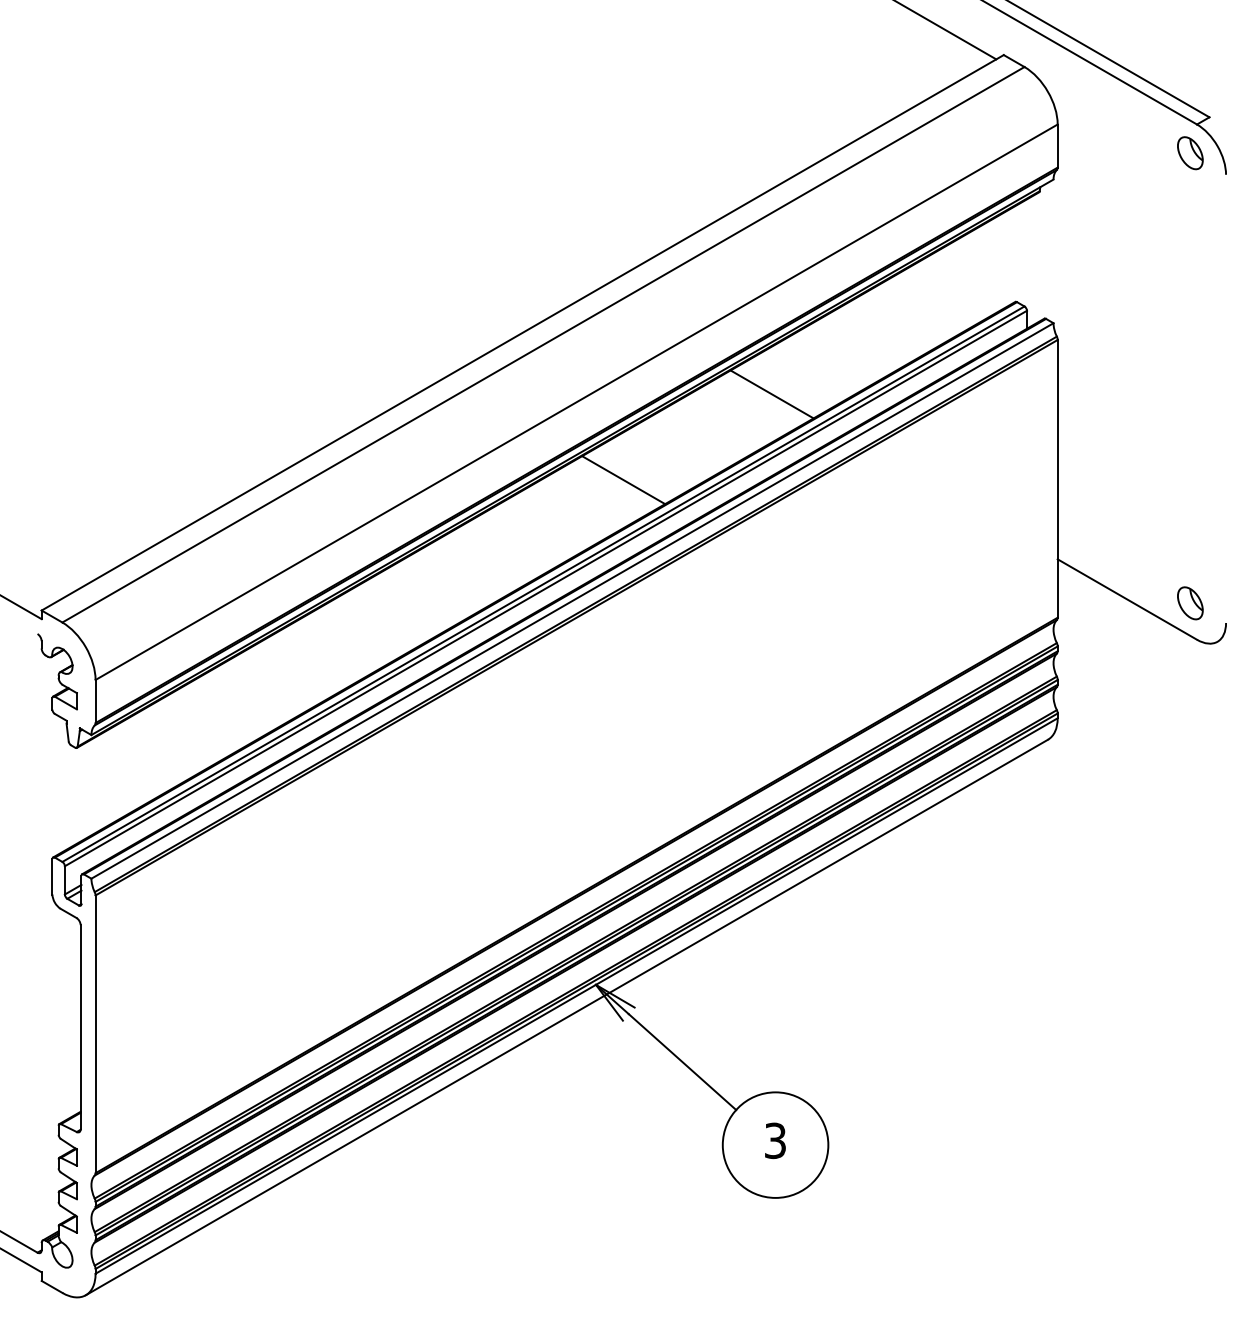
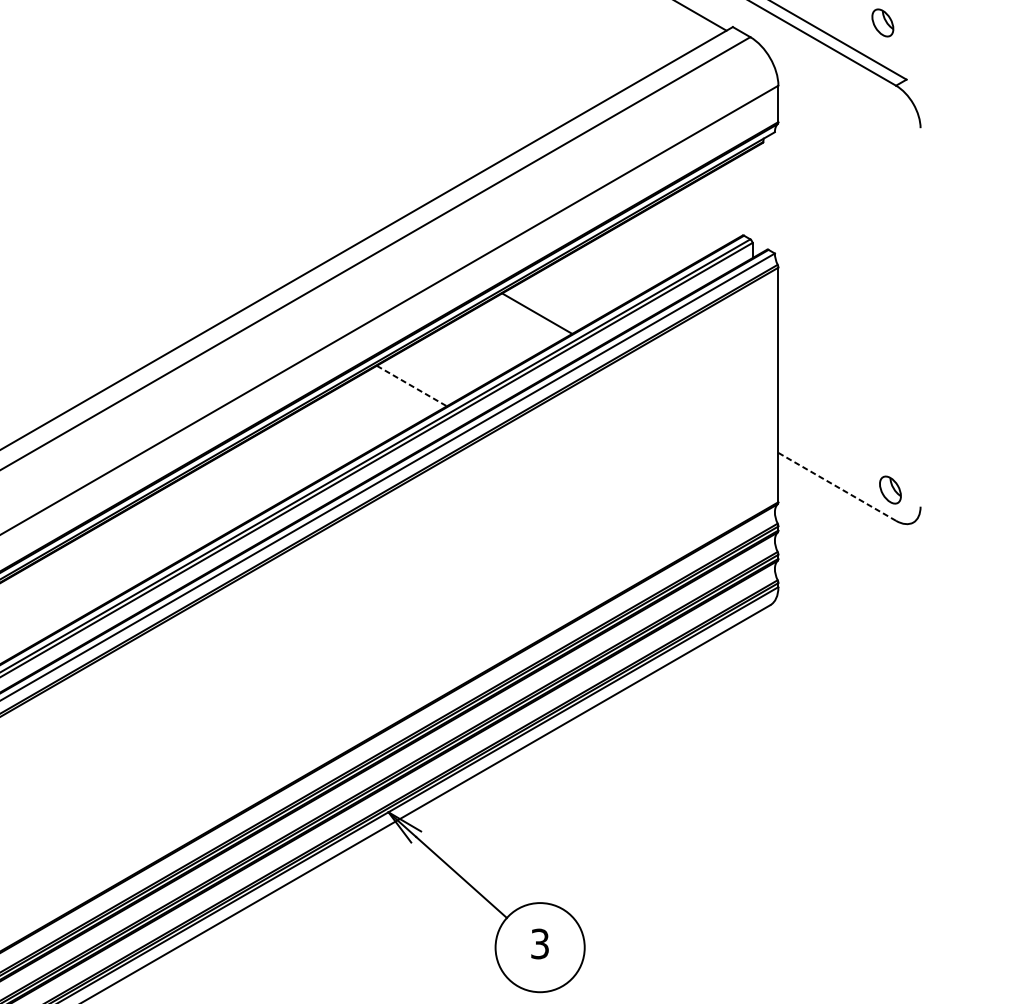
part: (1190, 153) -> (882, 23), moved
line: (623, 480) -> (411, 386), solid -> dashed
line: (1127, 599) -> (837, 486), solid -> dashed

